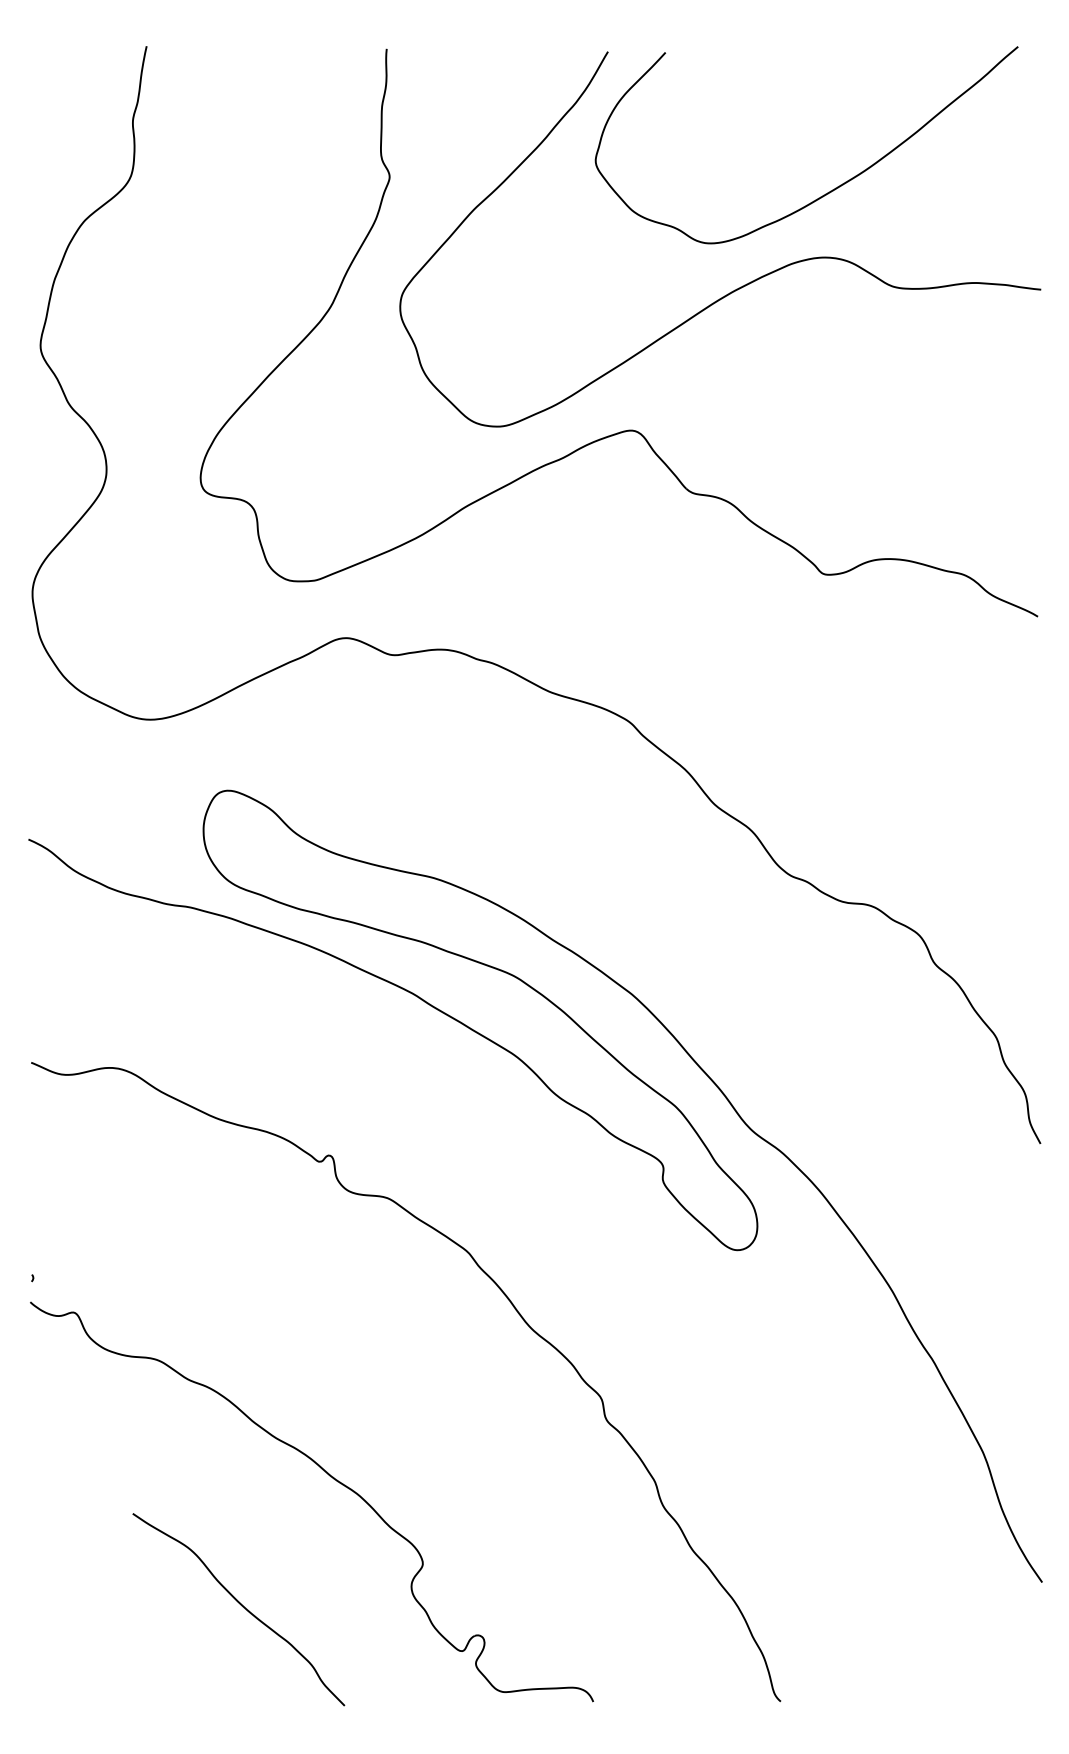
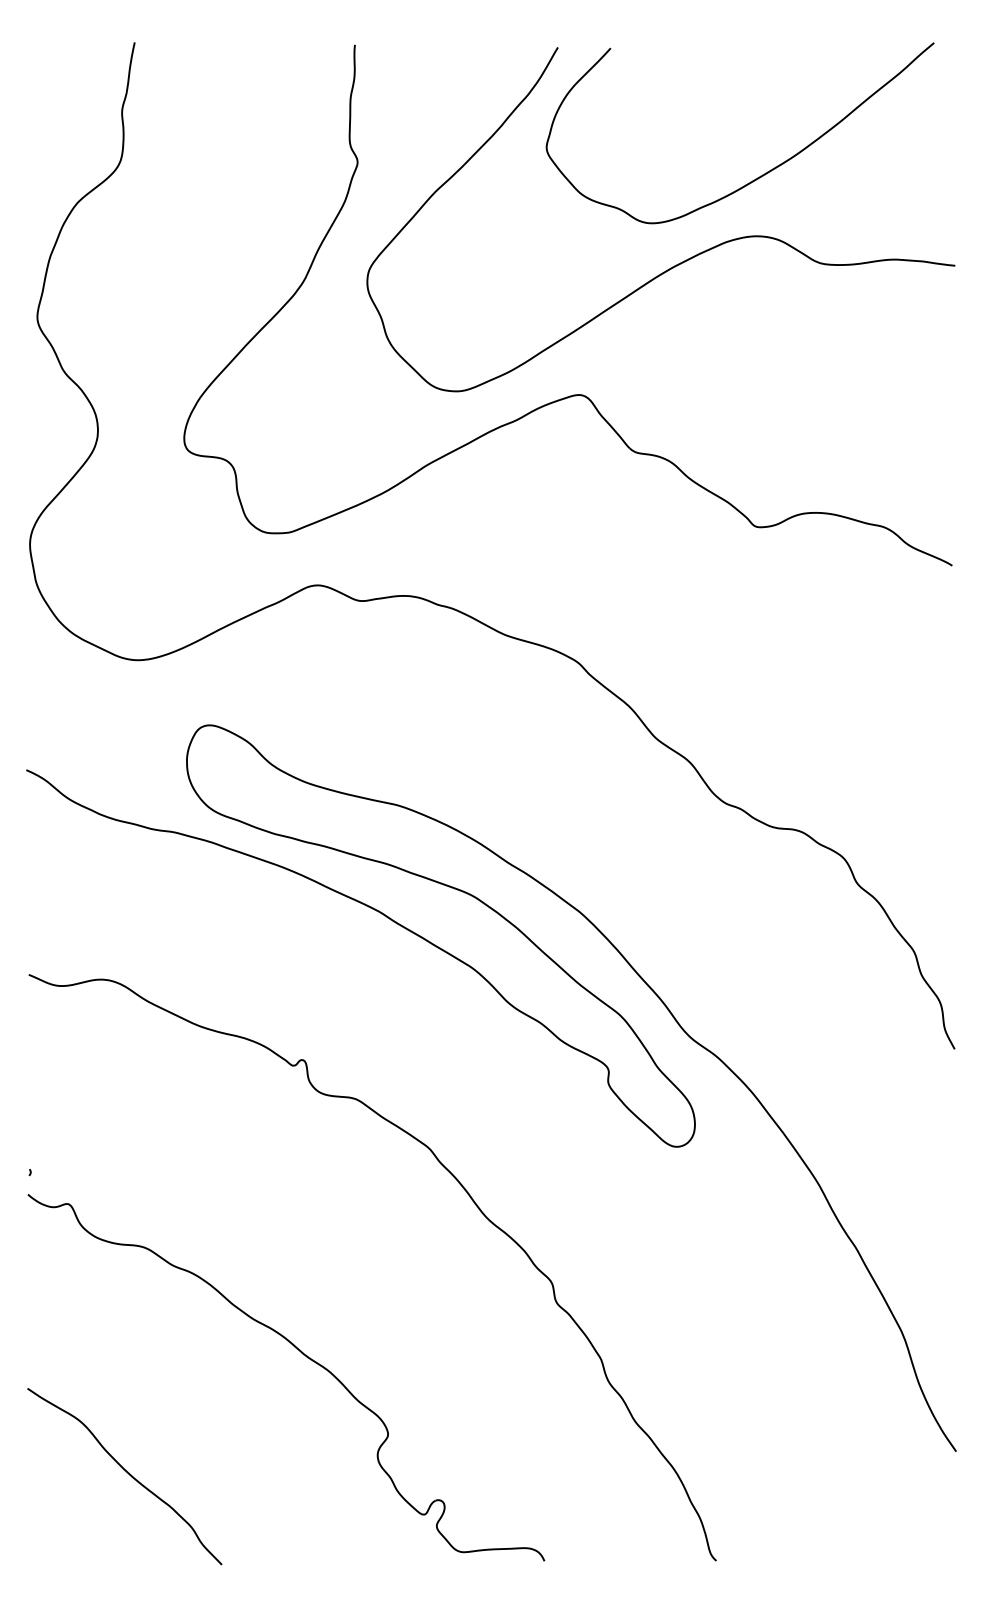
curve: (241, 1606) -> (127, 1473), moved

